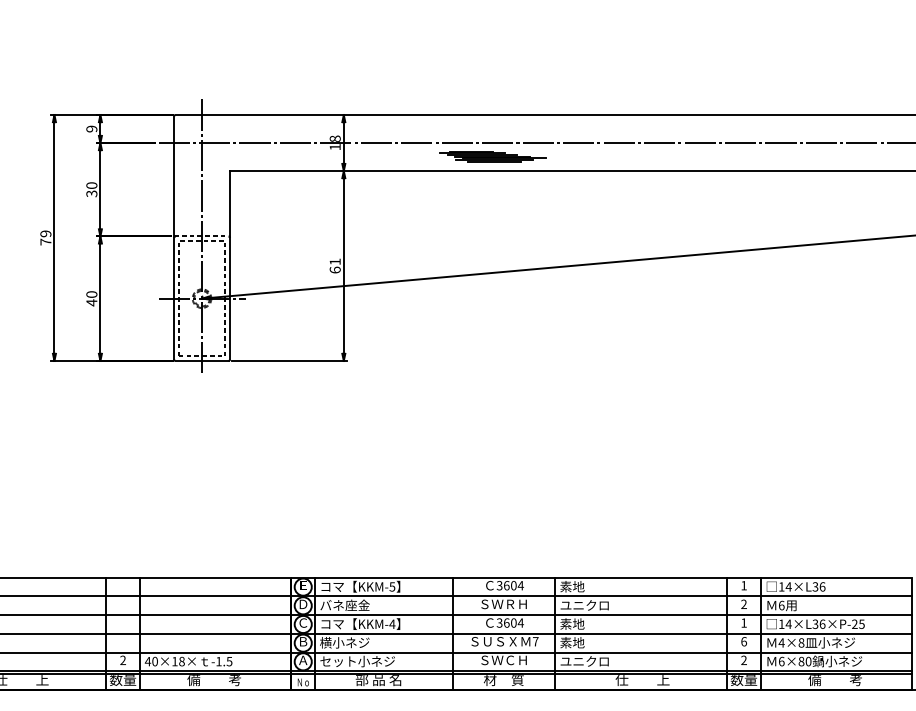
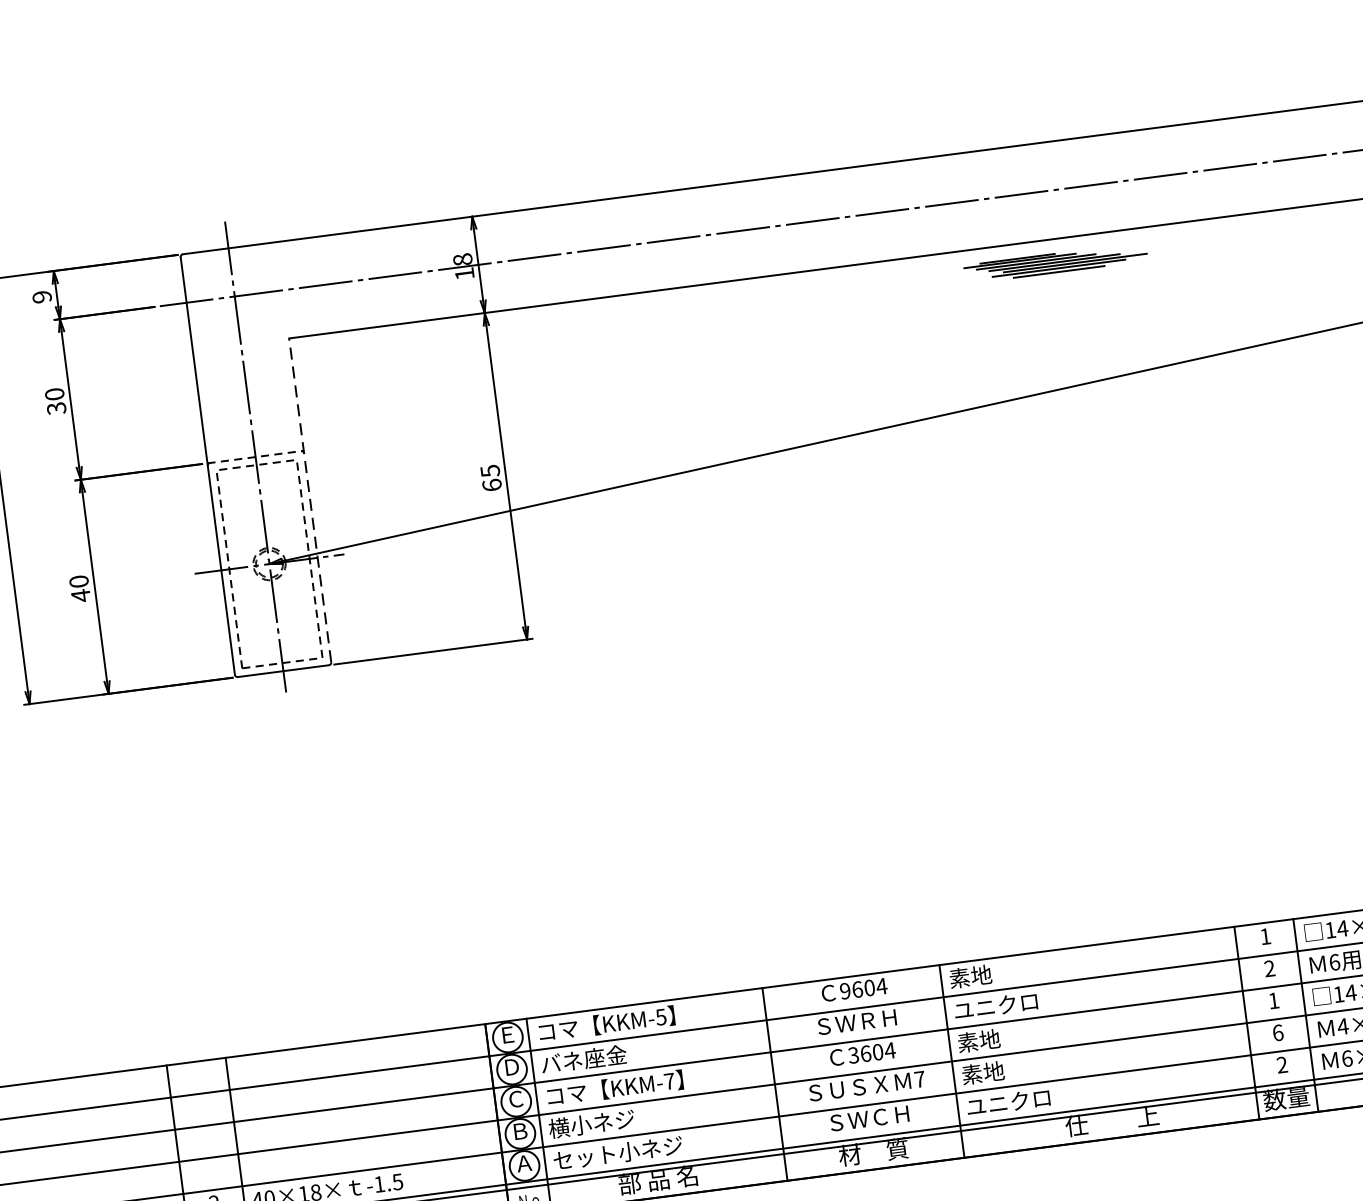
part: (492, 156) -> (1054, 262), moved
text: (334, 261) -> (488, 470), 61 -> 65
line: (230, 264) -> (310, 498), solid -> dashed
text: (499, 585) -> (844, 990), 3604 -> 9604
text: (392, 623) -> (669, 1080), KKM-4 -> KKM-7

